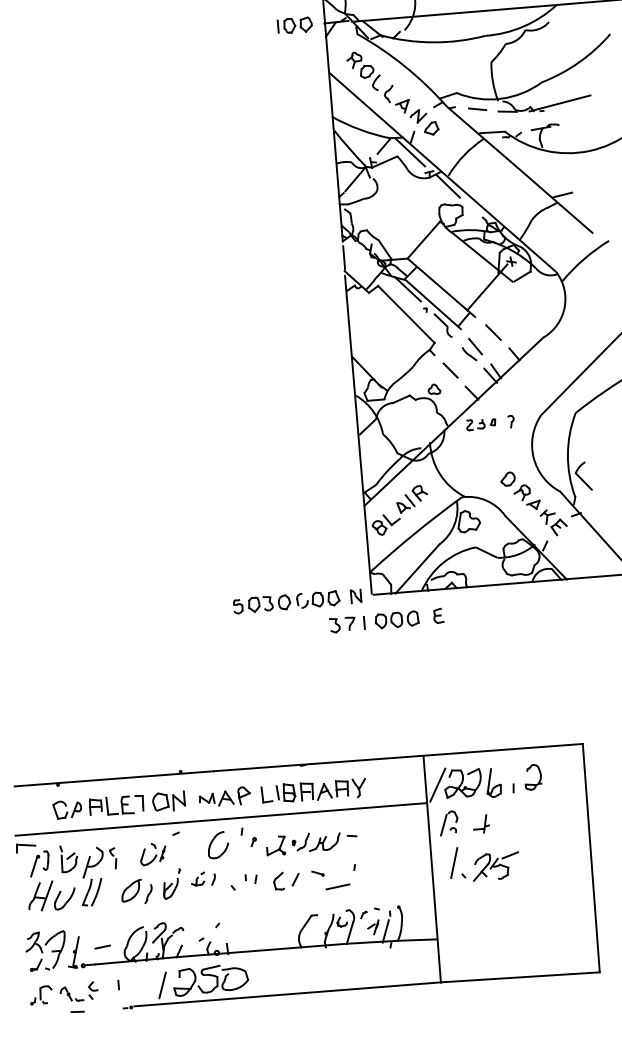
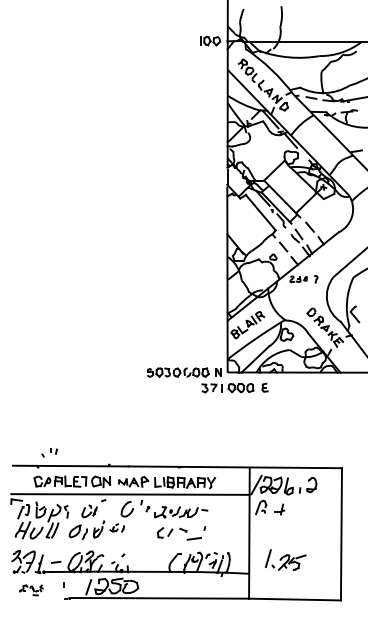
part: (483, 862) -> (285, 559), moved
part: (243, 881) -> (49, 452), moved
part: (64, 999) -> (31, 590), size x0.6

